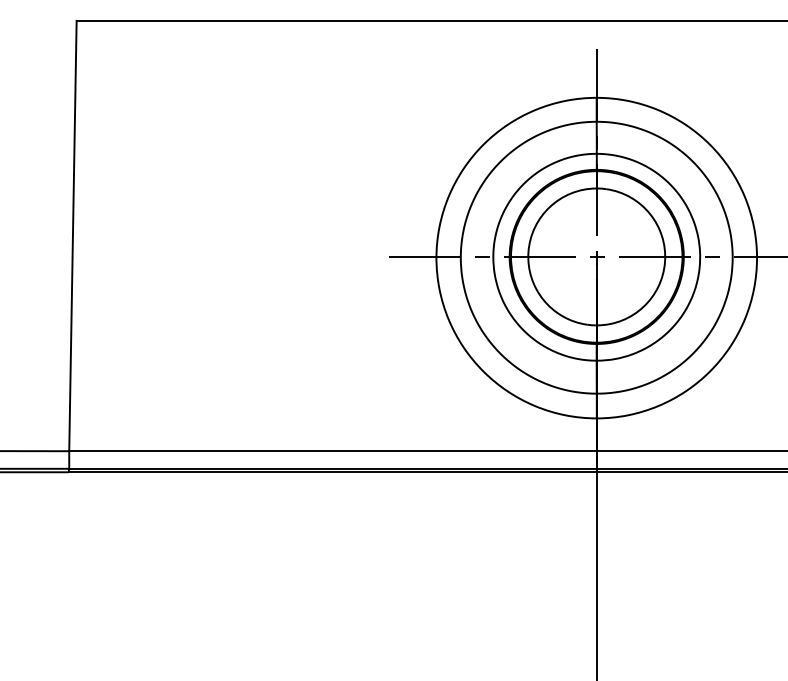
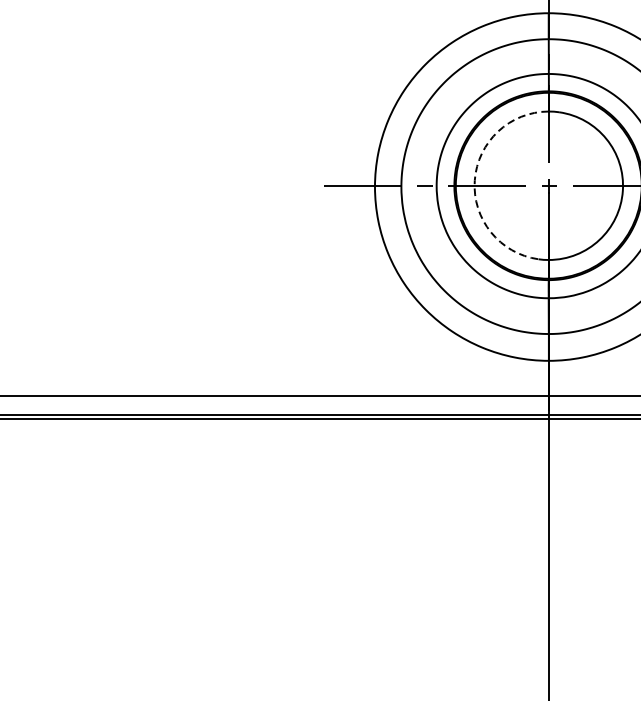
arc: (528, 252) -> (474, 180), solid -> dashed

